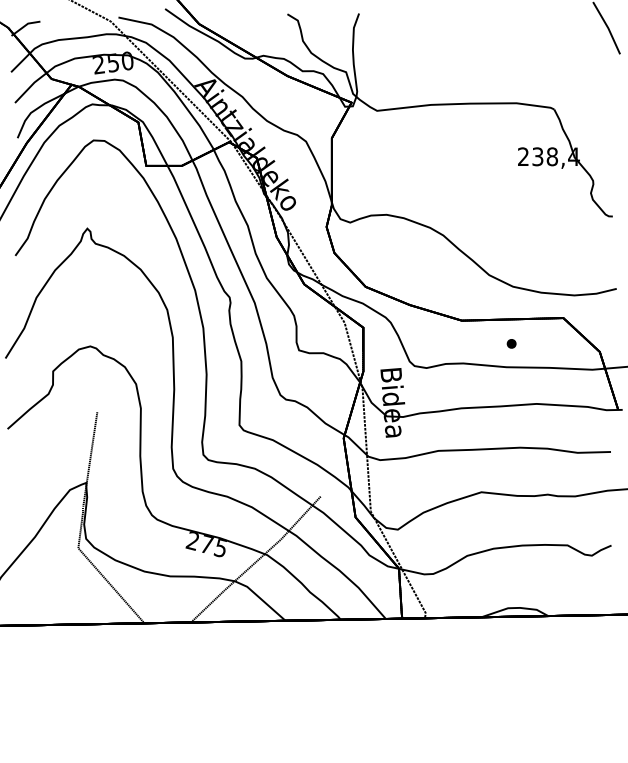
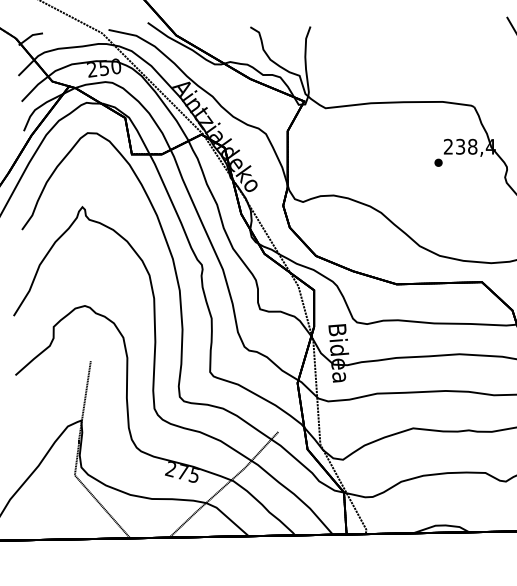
part: (511, 343) -> (438, 162), moved

